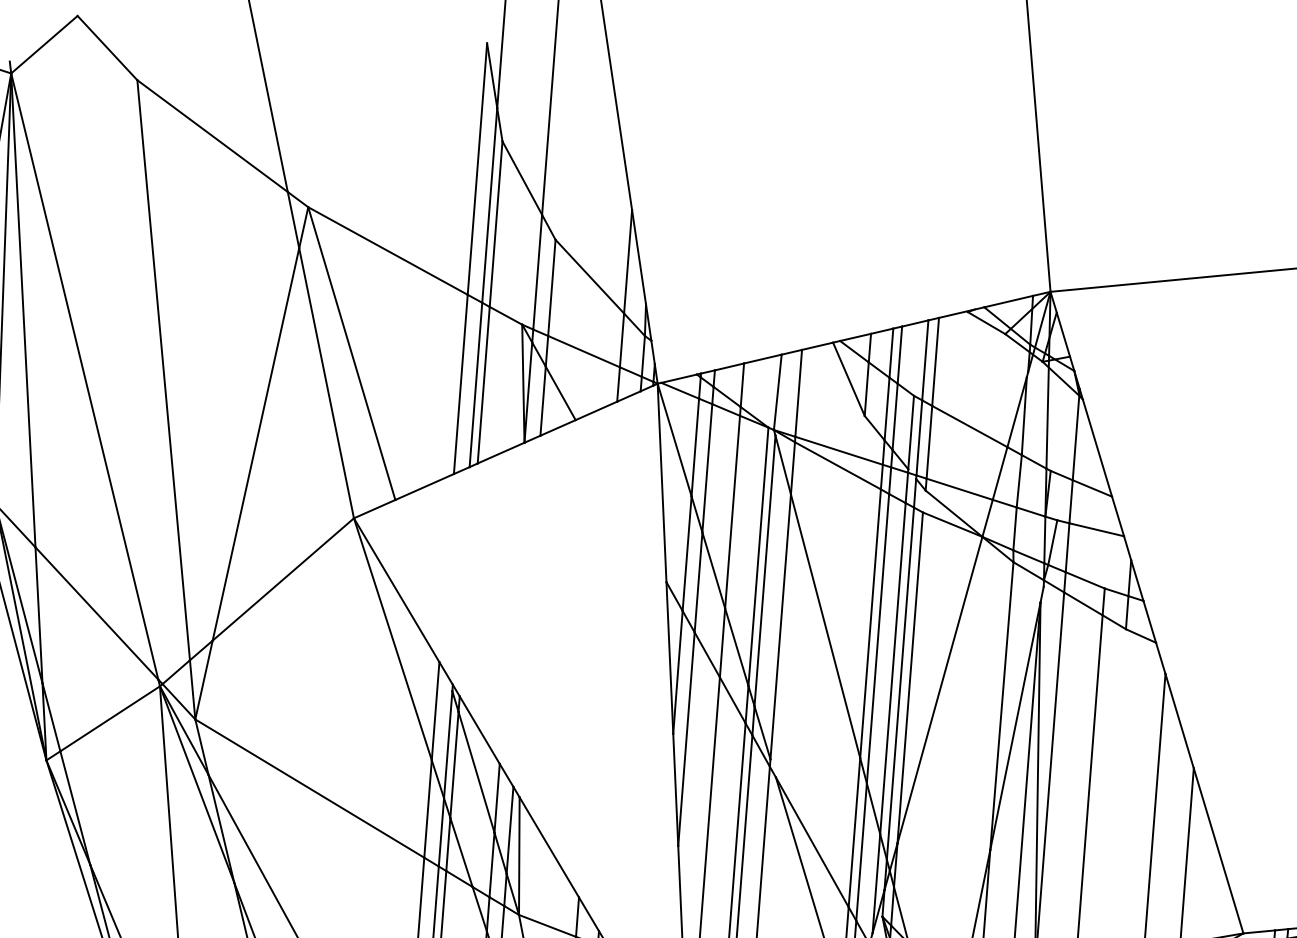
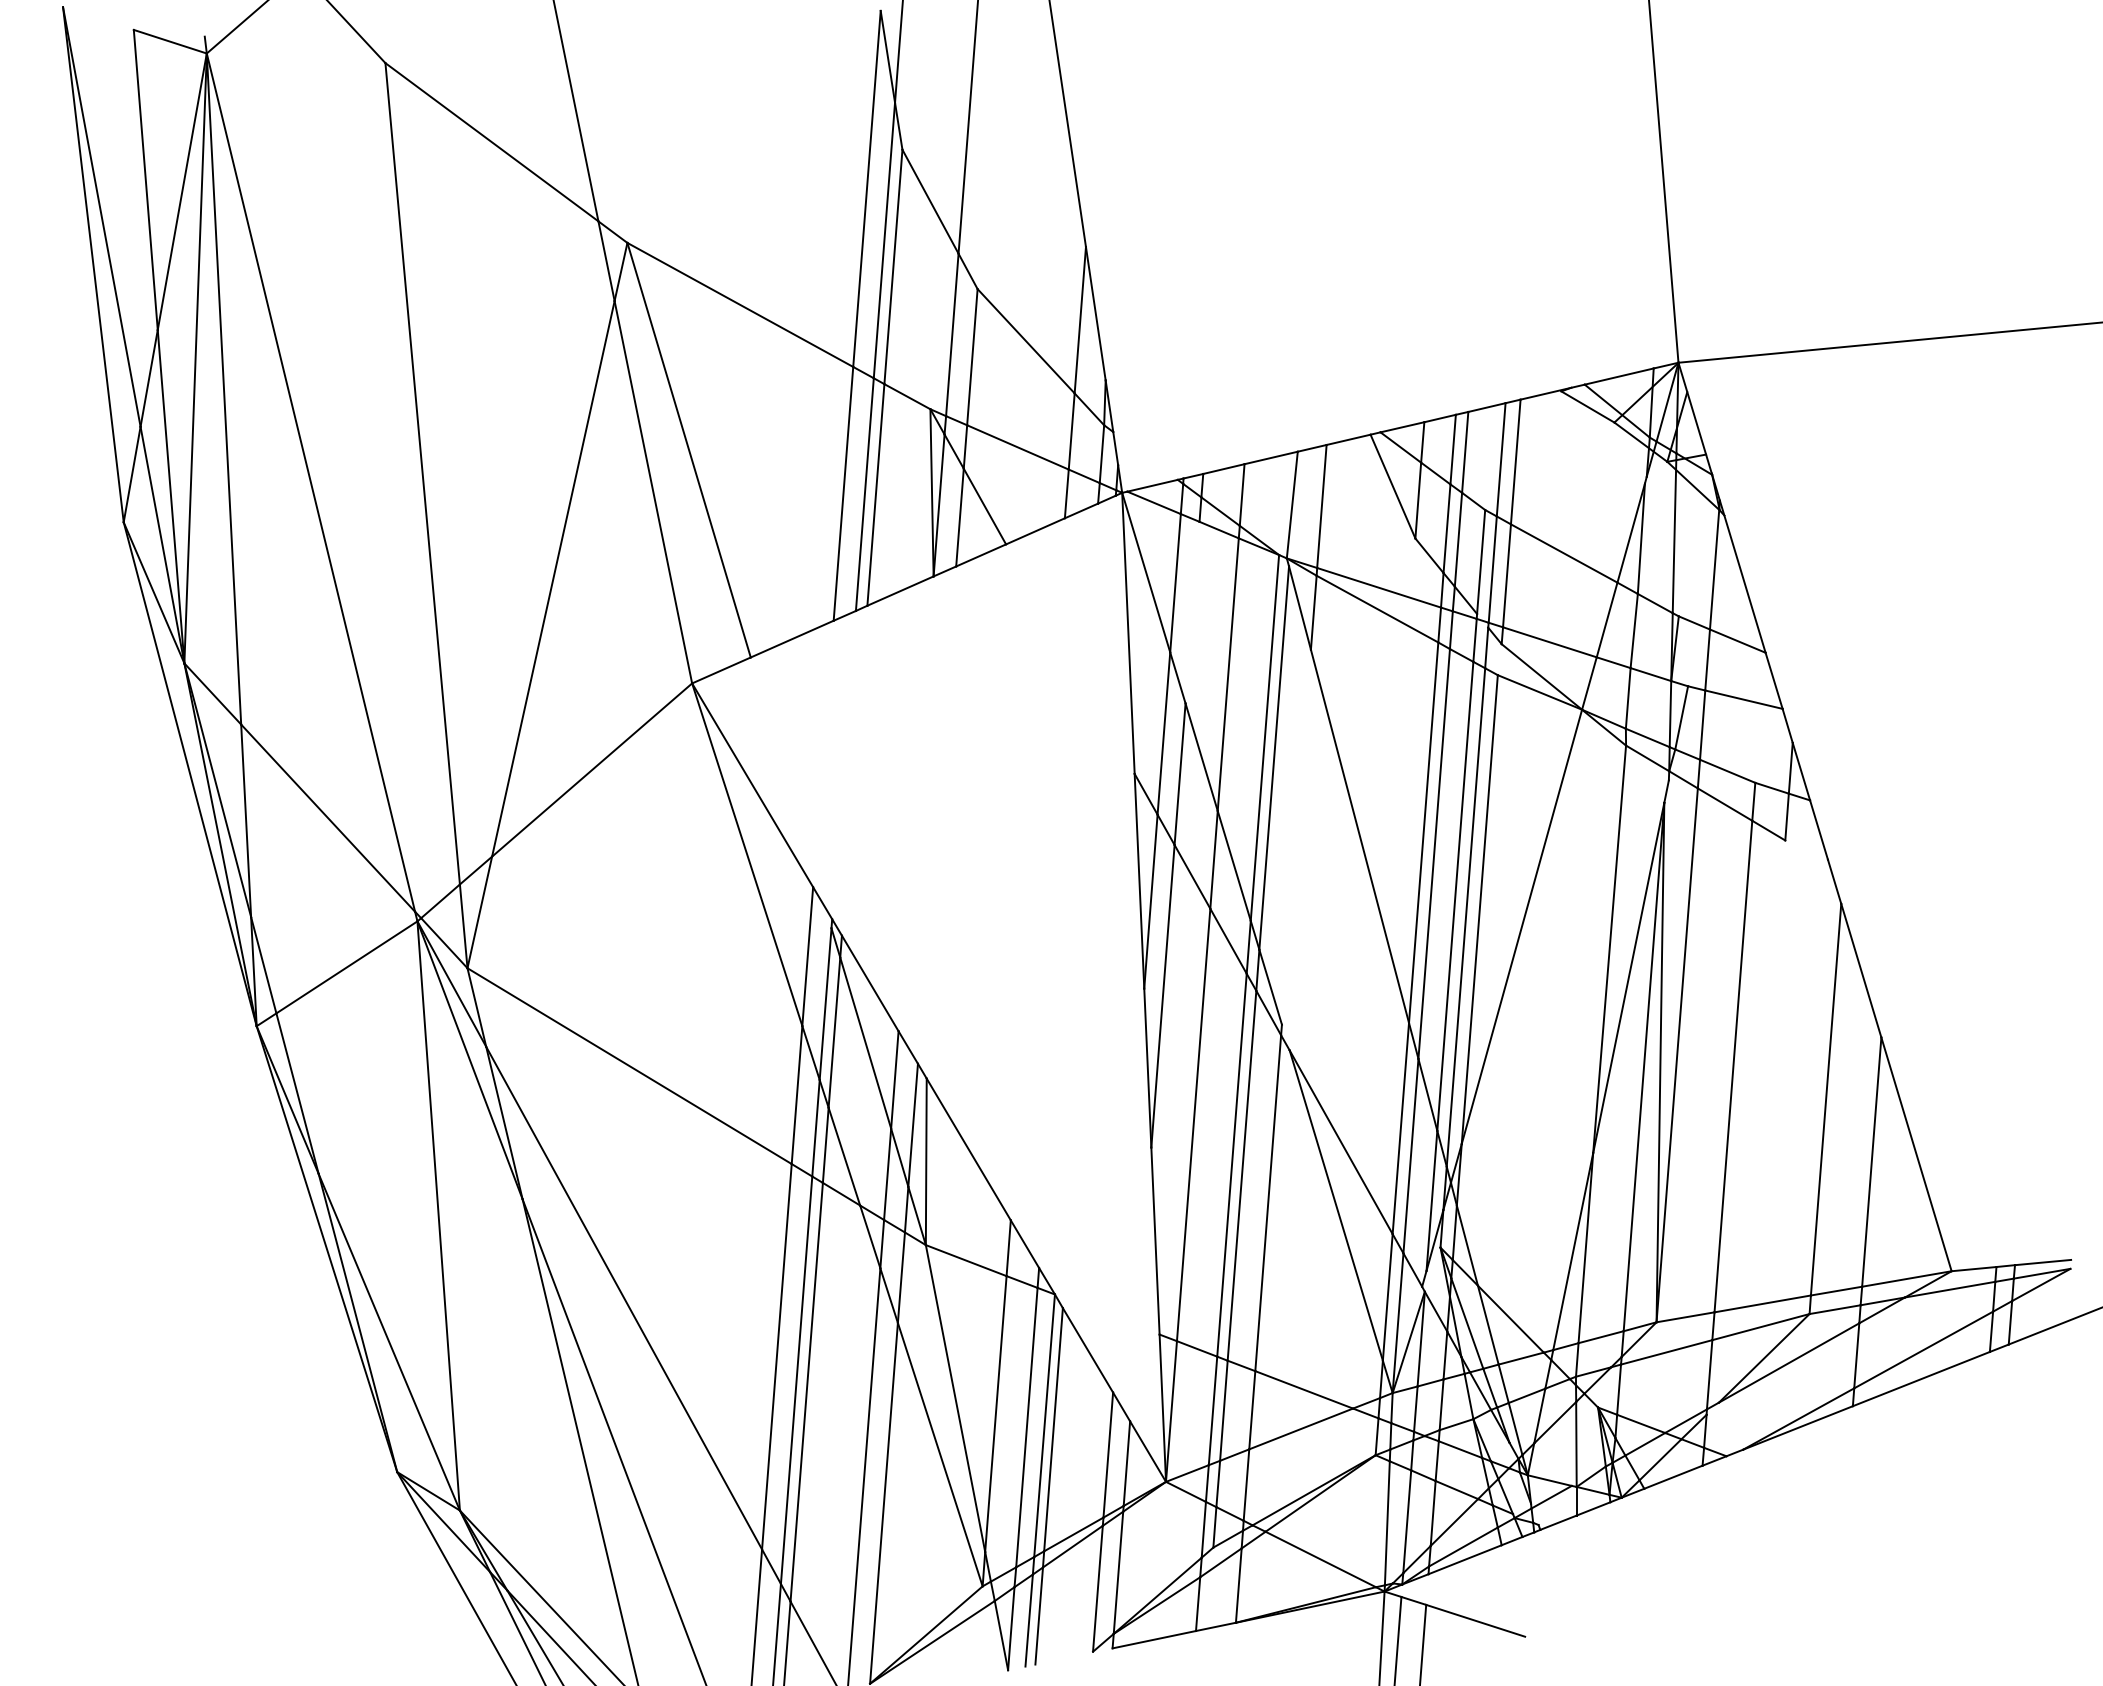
line: (707, 468) -> (1192, 612), removed
line: (780, 626) -> (1295, 836), removed
line: (1140, 635) -> (1806, 849), removed

